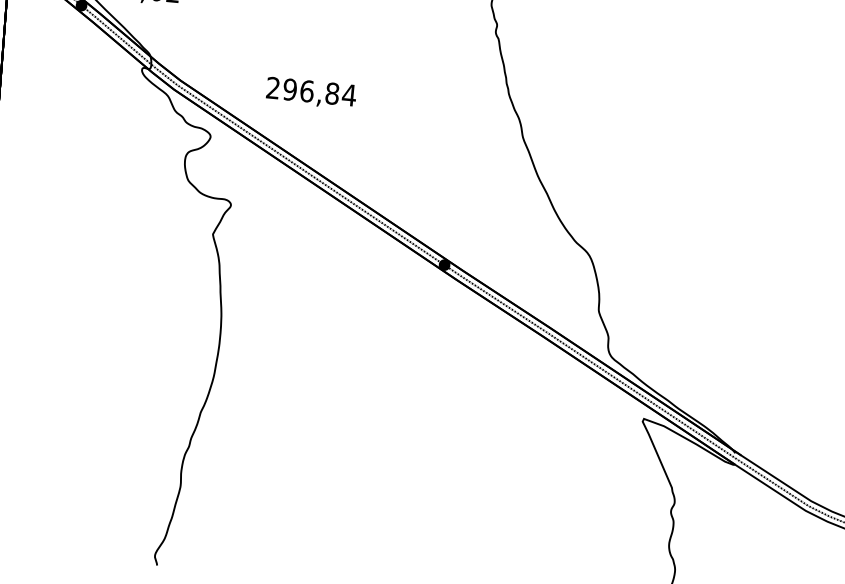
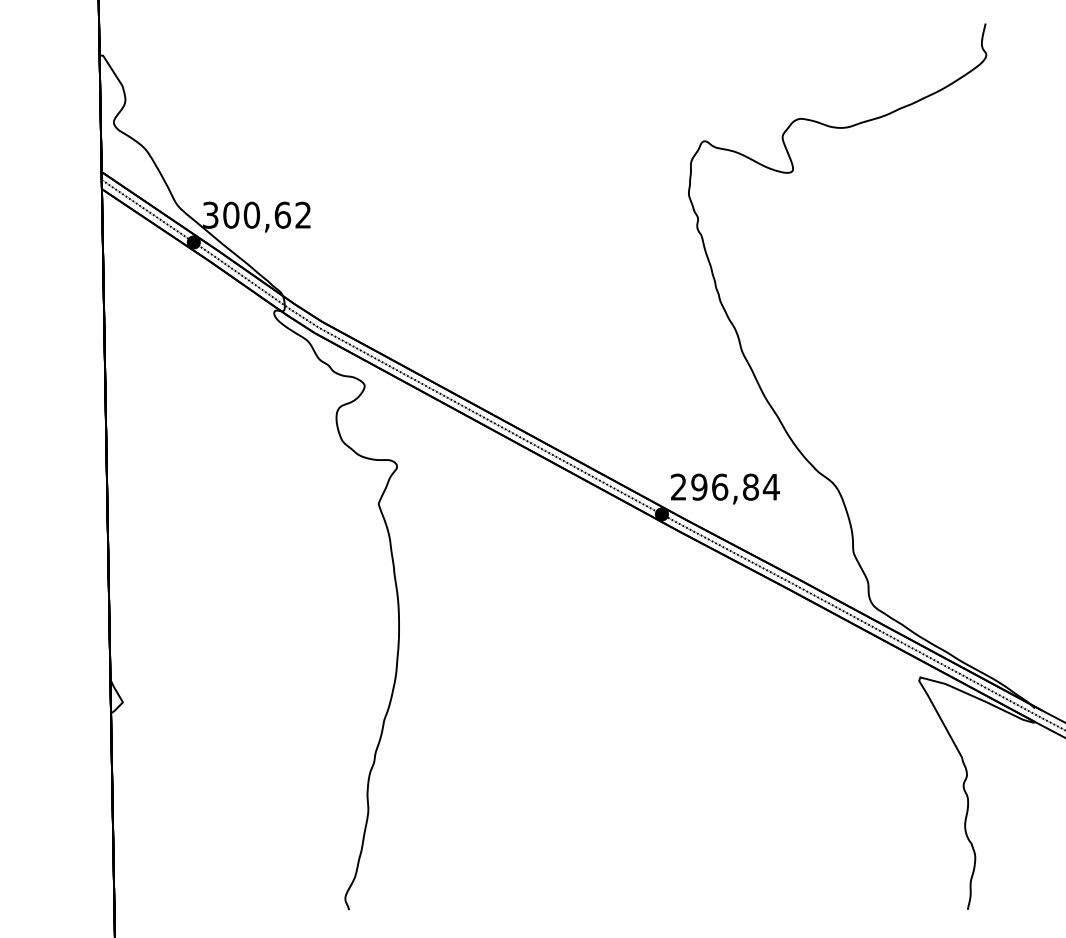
text: (311, 92) -> (725, 488), moved

